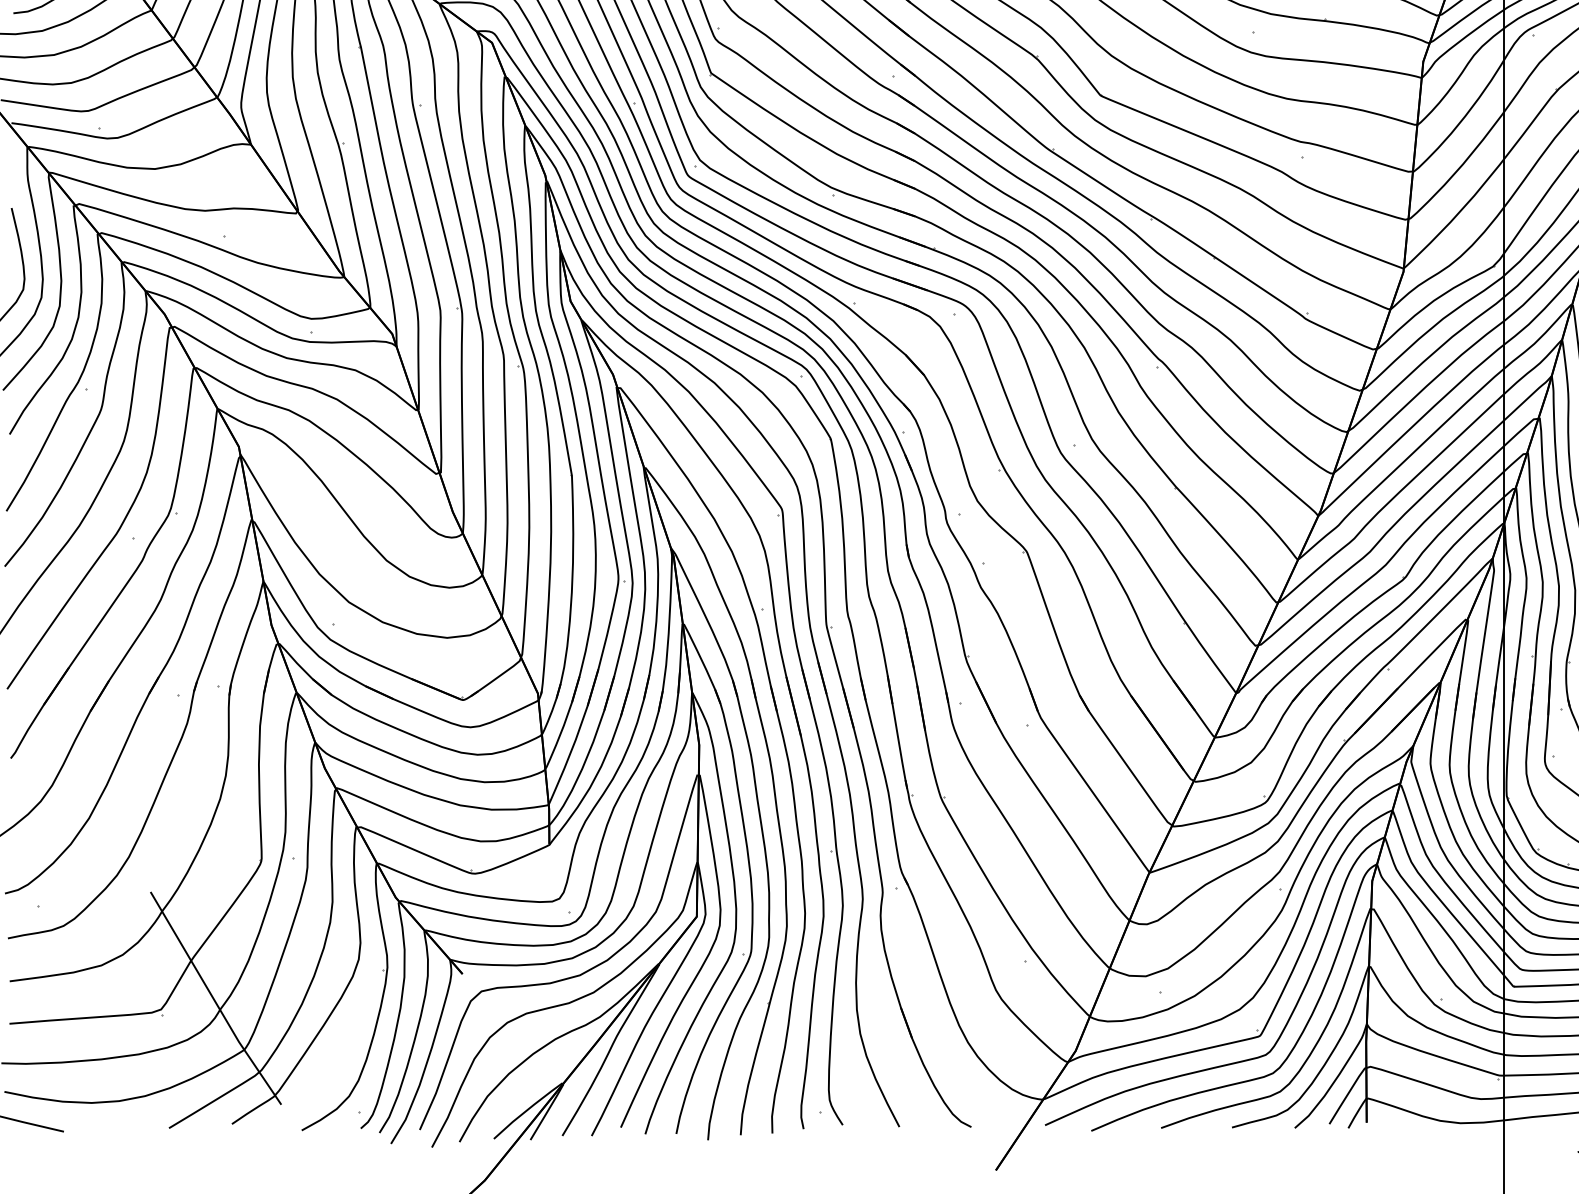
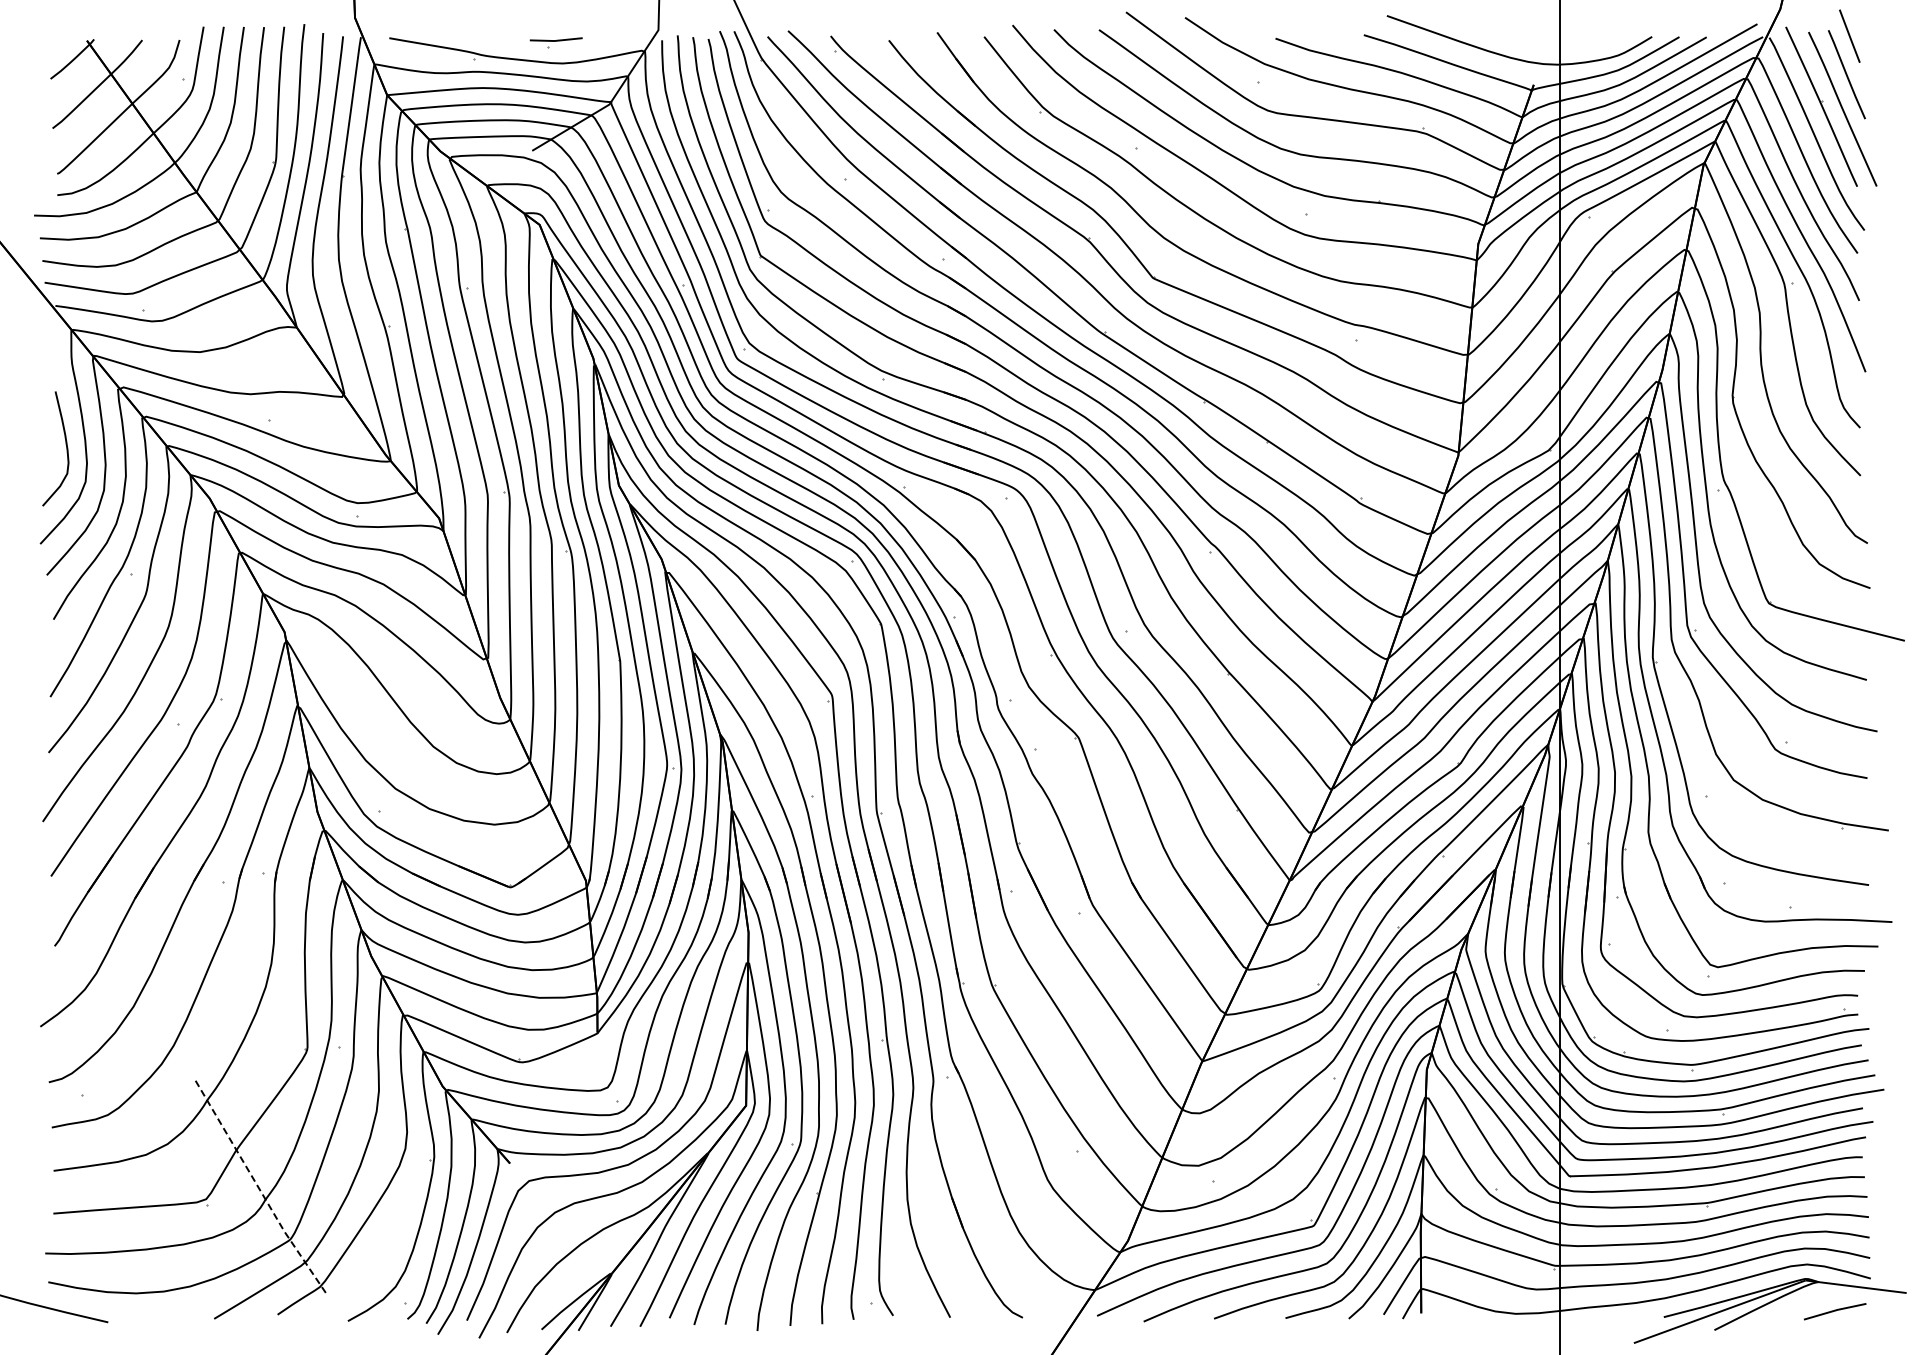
line: (214, 999) -> (259, 1189), solid -> dashed

